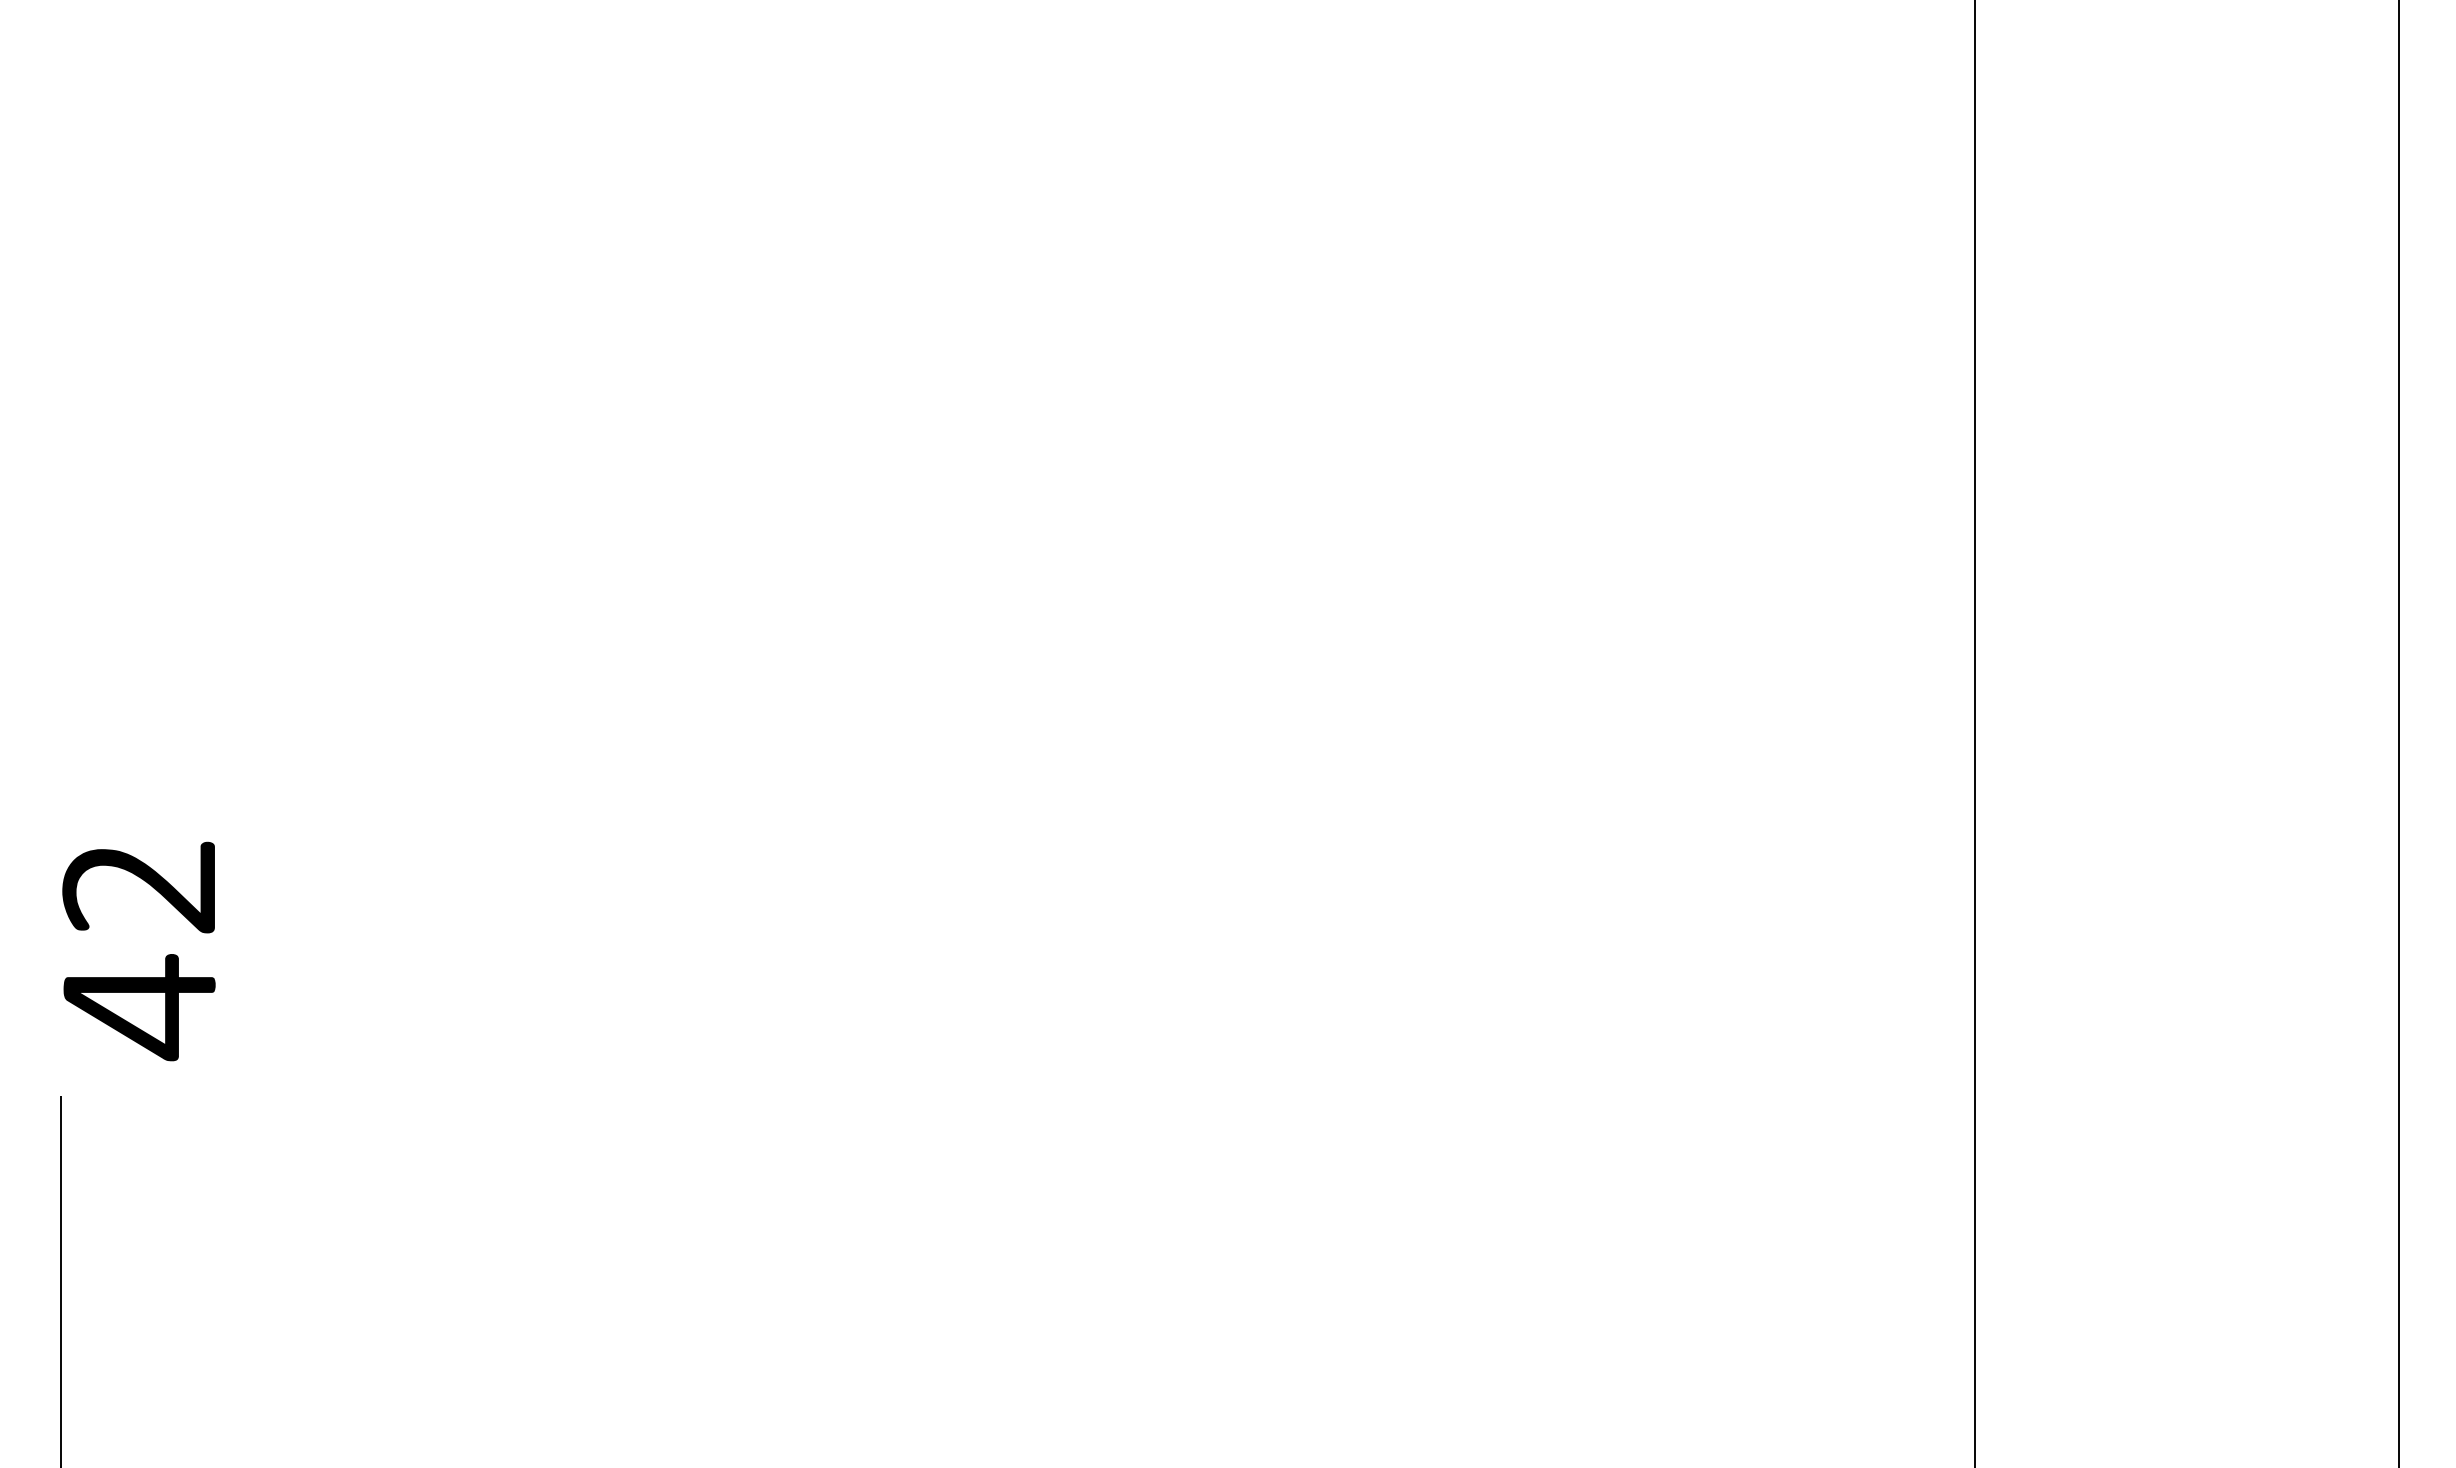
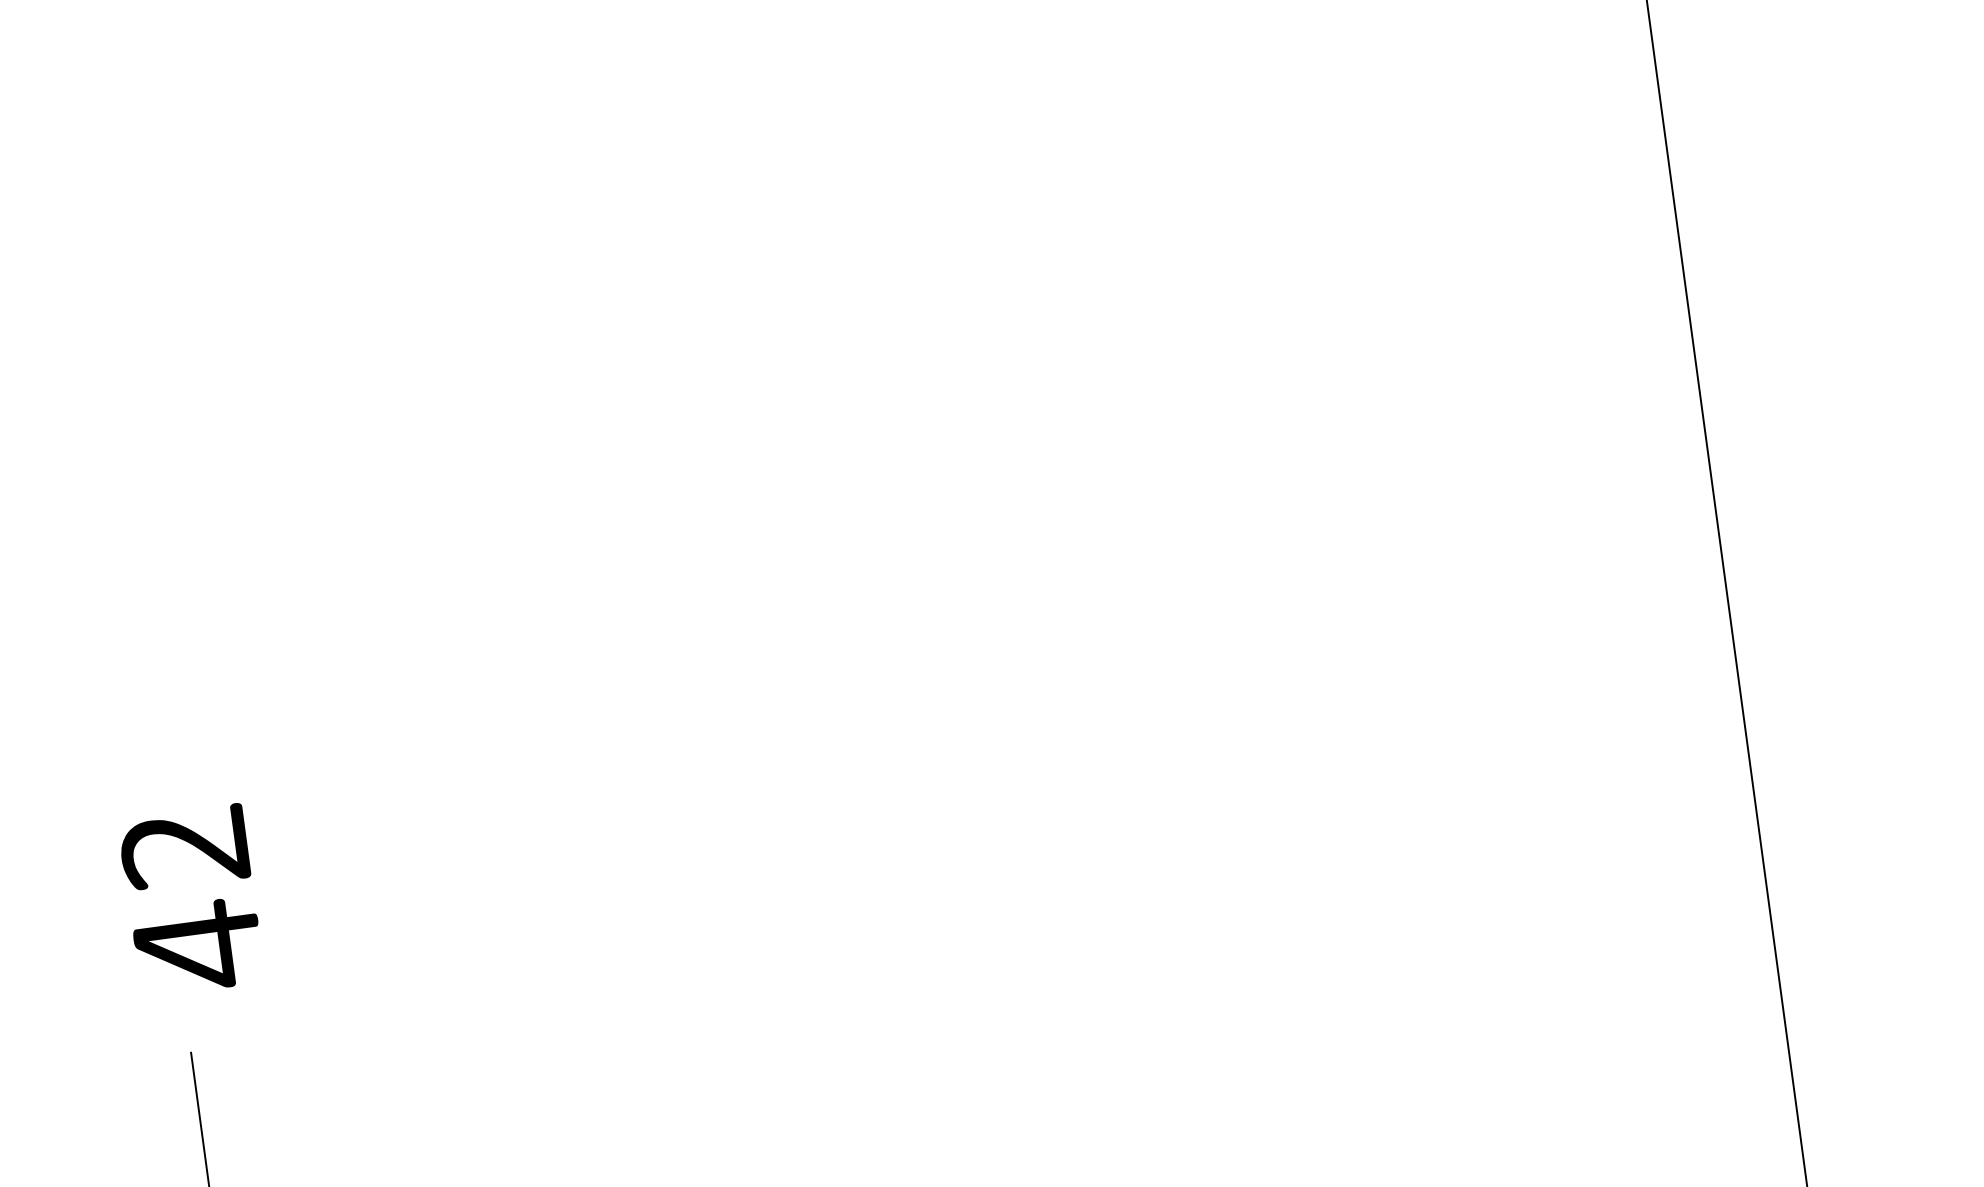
part: (138, 977) -> (193, 922), moved

